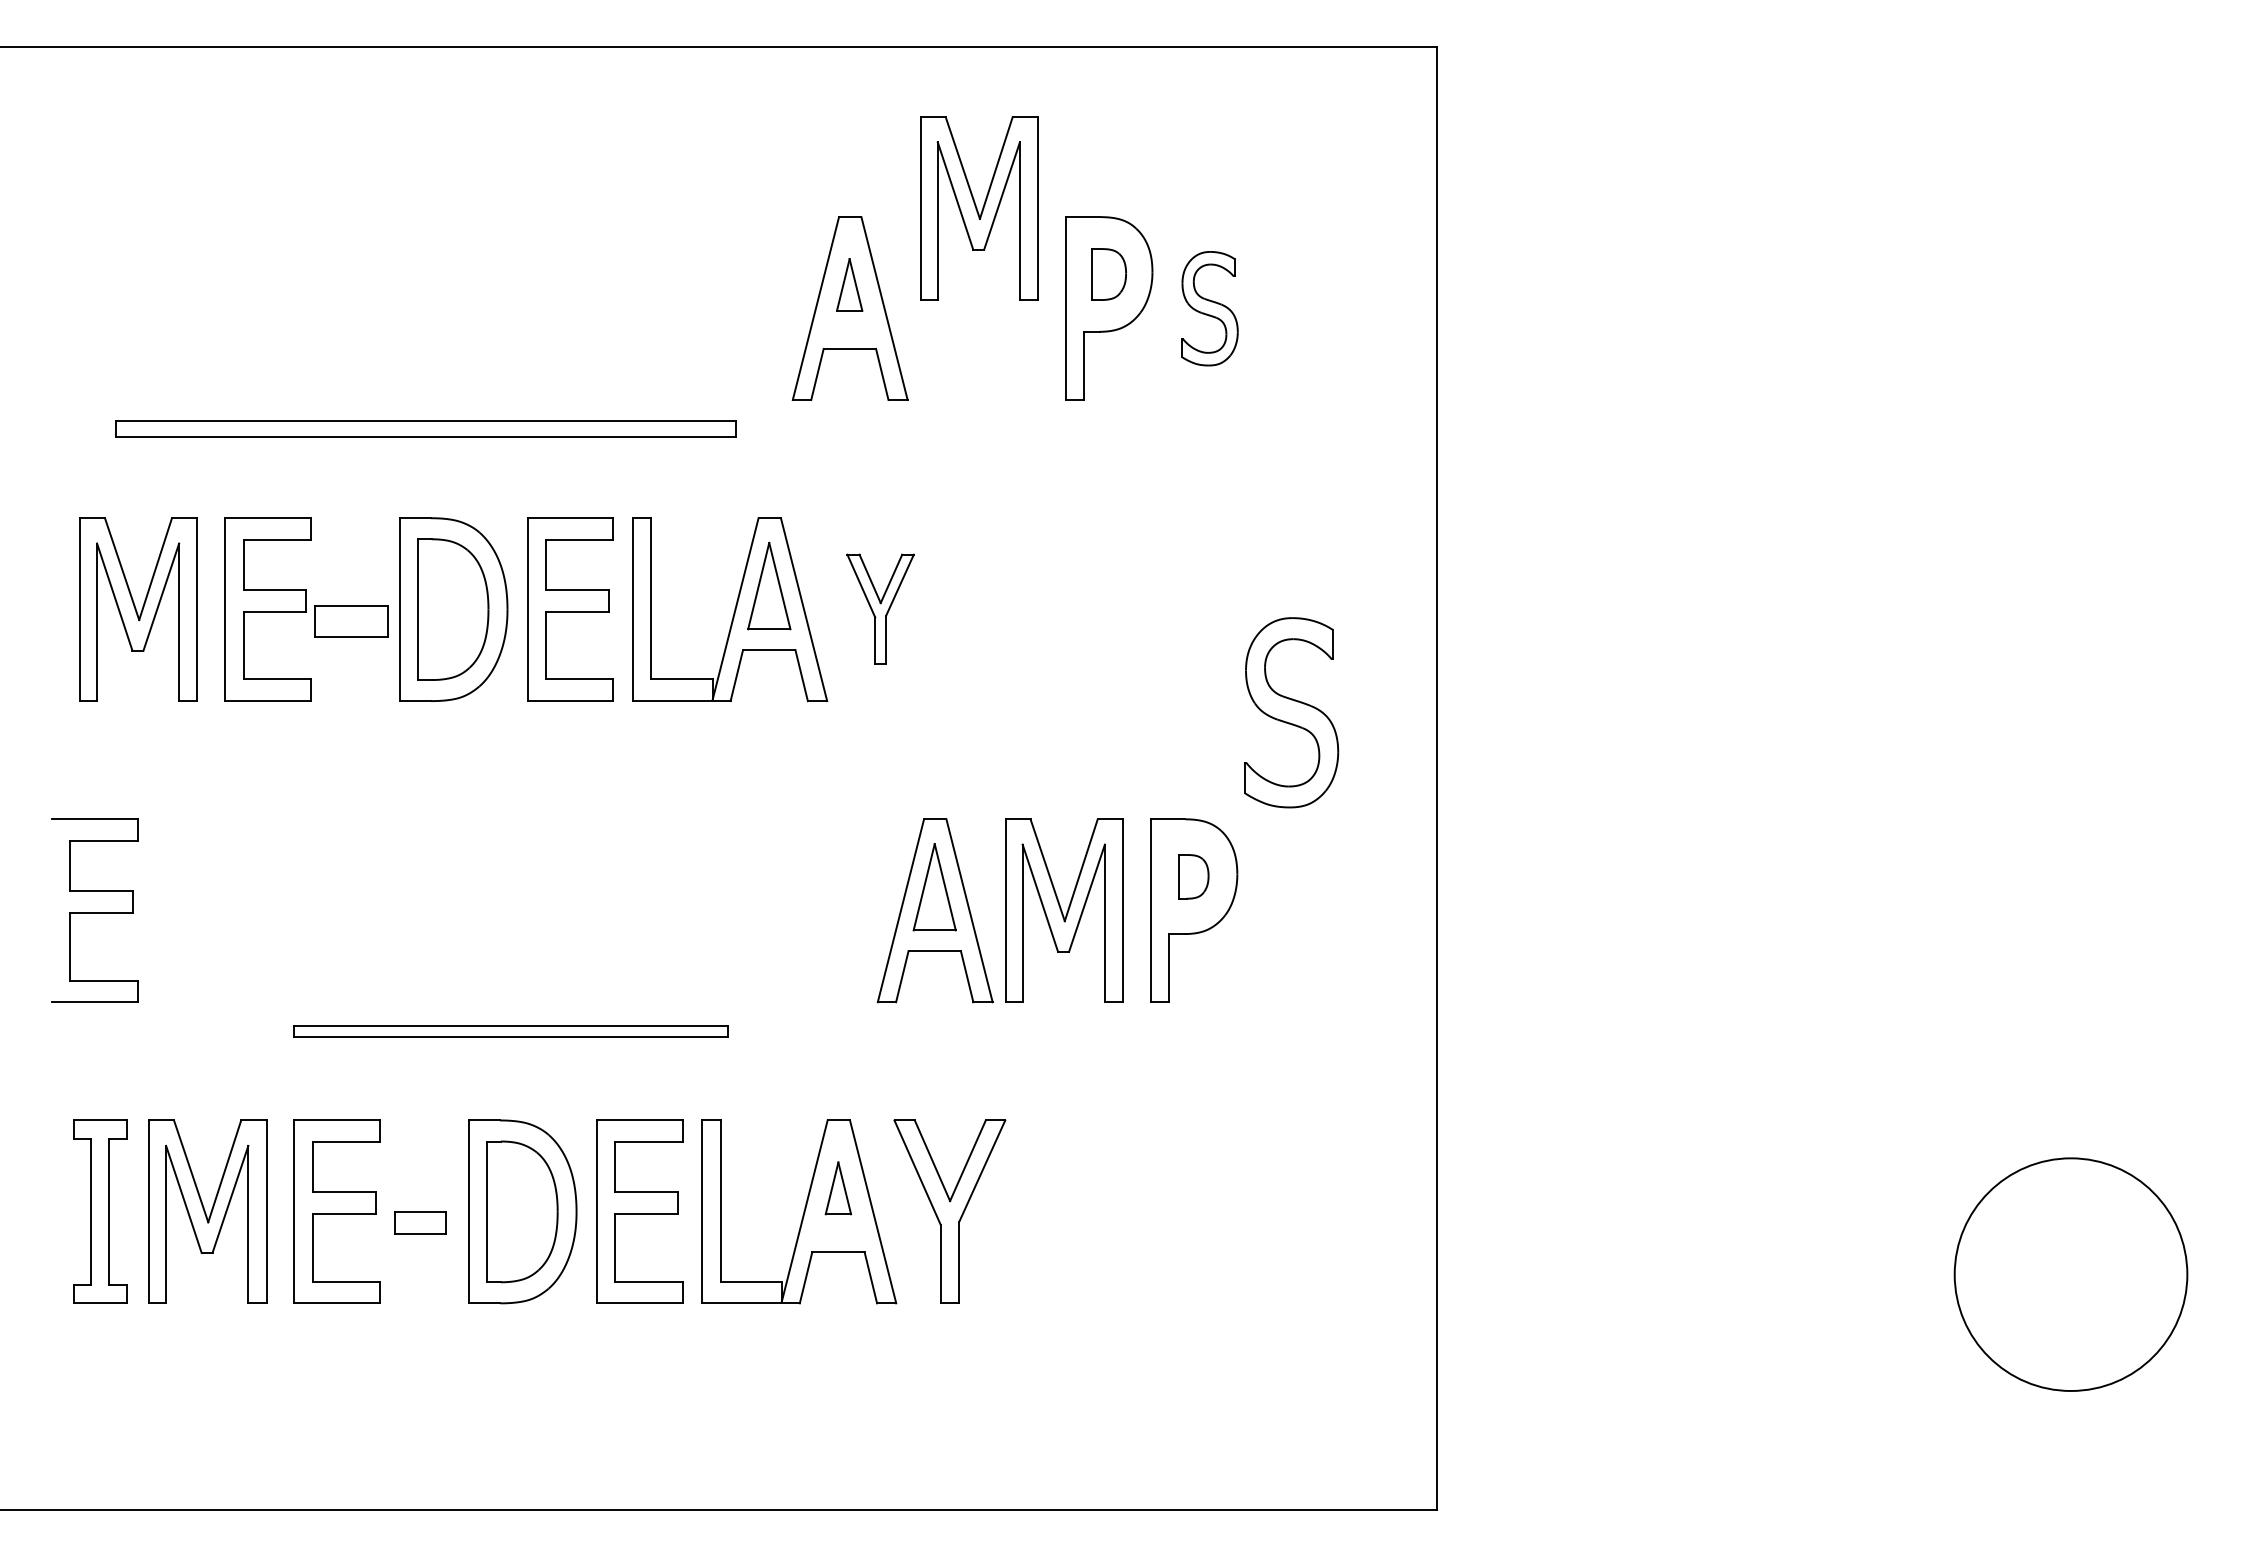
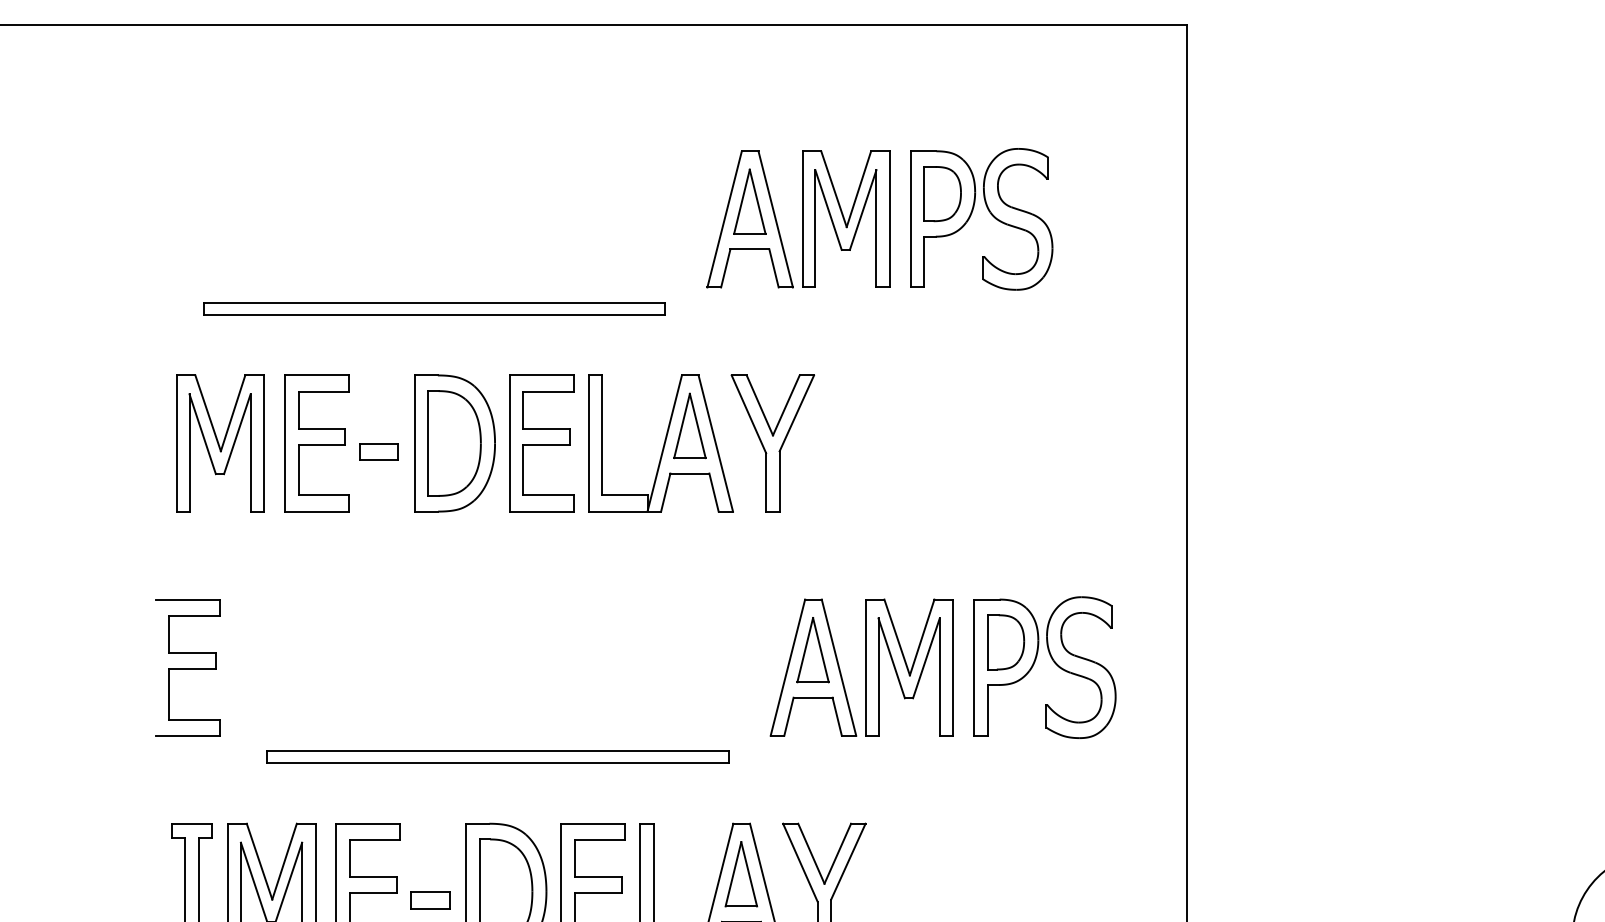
part: (979, 208) -> (846, 219), moved
part: (1108, 274) -> (942, 194), size x1.43
part: (849, 284) -> (749, 201), size x1.67
part: (1209, 308) -> (1017, 219), size x1.67
part: (880, 609) -> (772, 443), size x1.67
part: (350, 620) -> (378, 451), size x0.71
part: (1291, 712) -> (1080, 667), moved
part: (1193, 876) -> (1005, 642), size x1.67
part: (510, 1030) -> (497, 756), size x1.43
part: (838, 1188) -> (741, 874), size x1.67

